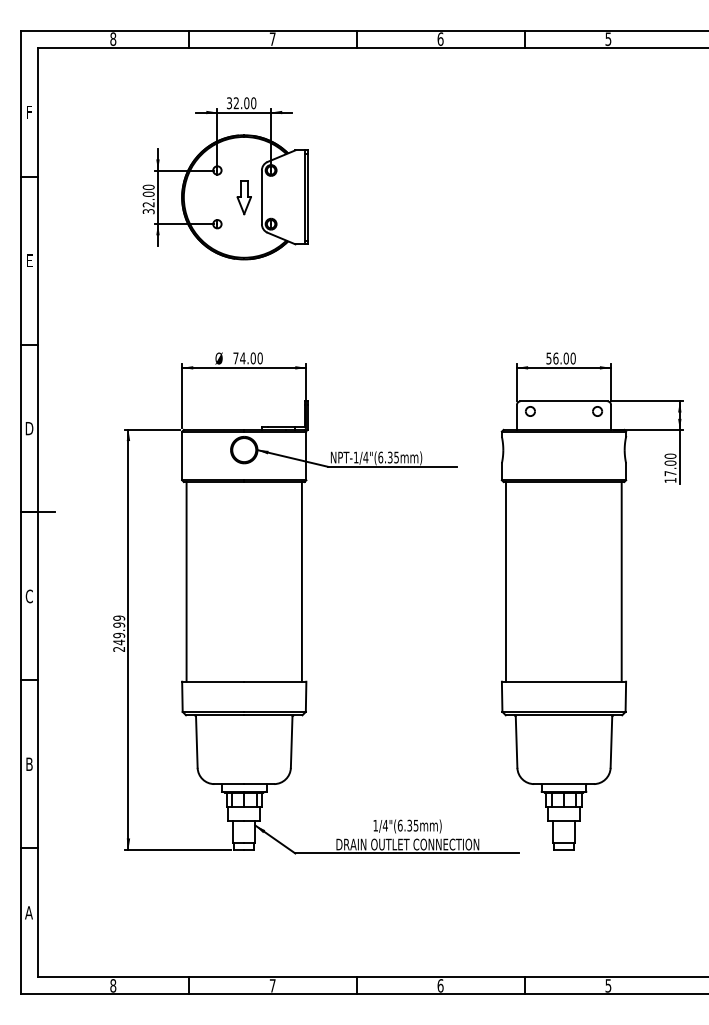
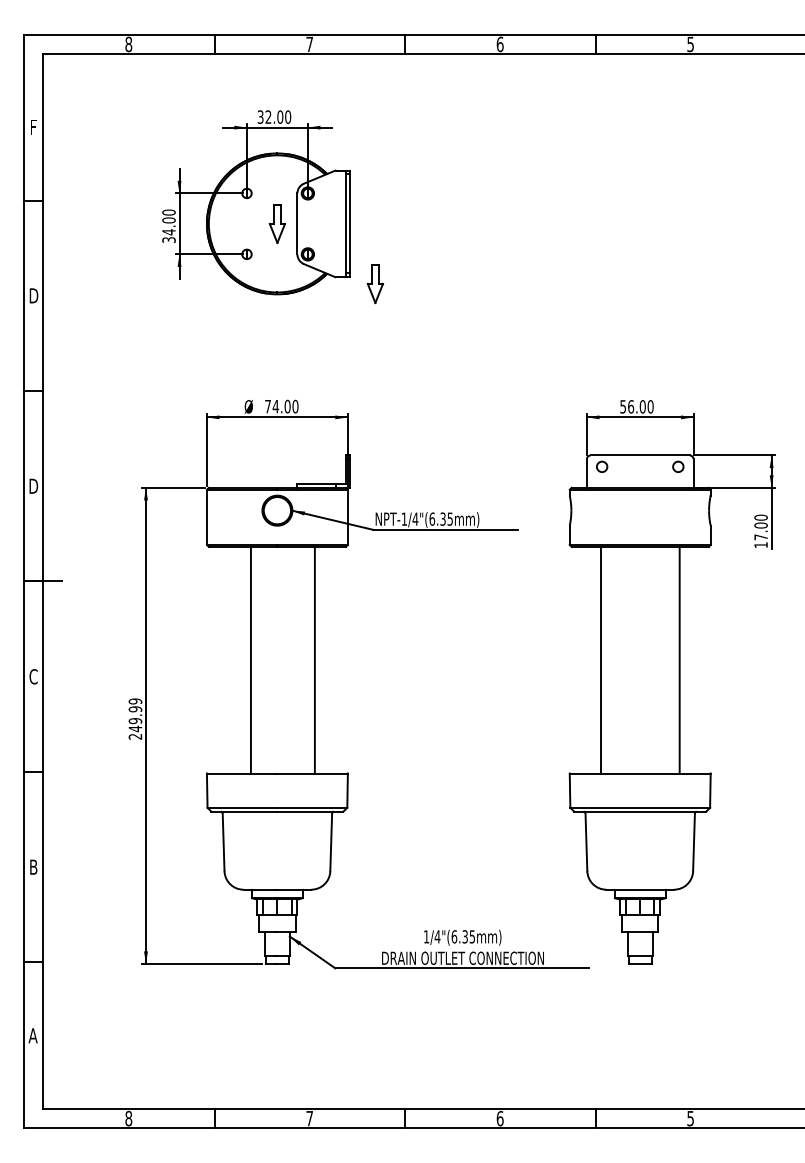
text: (148, 204) -> (168, 232), 32.00 -> 34.00
part: (330, 249) -> (375, 283), added
text: (29, 260) -> (33, 295), E -> D
line: (186, 581) -> (250, 659), moved
line: (301, 581) -> (314, 659), moved
line: (506, 581) -> (600, 659), moved
line: (621, 581) -> (679, 659), moved

